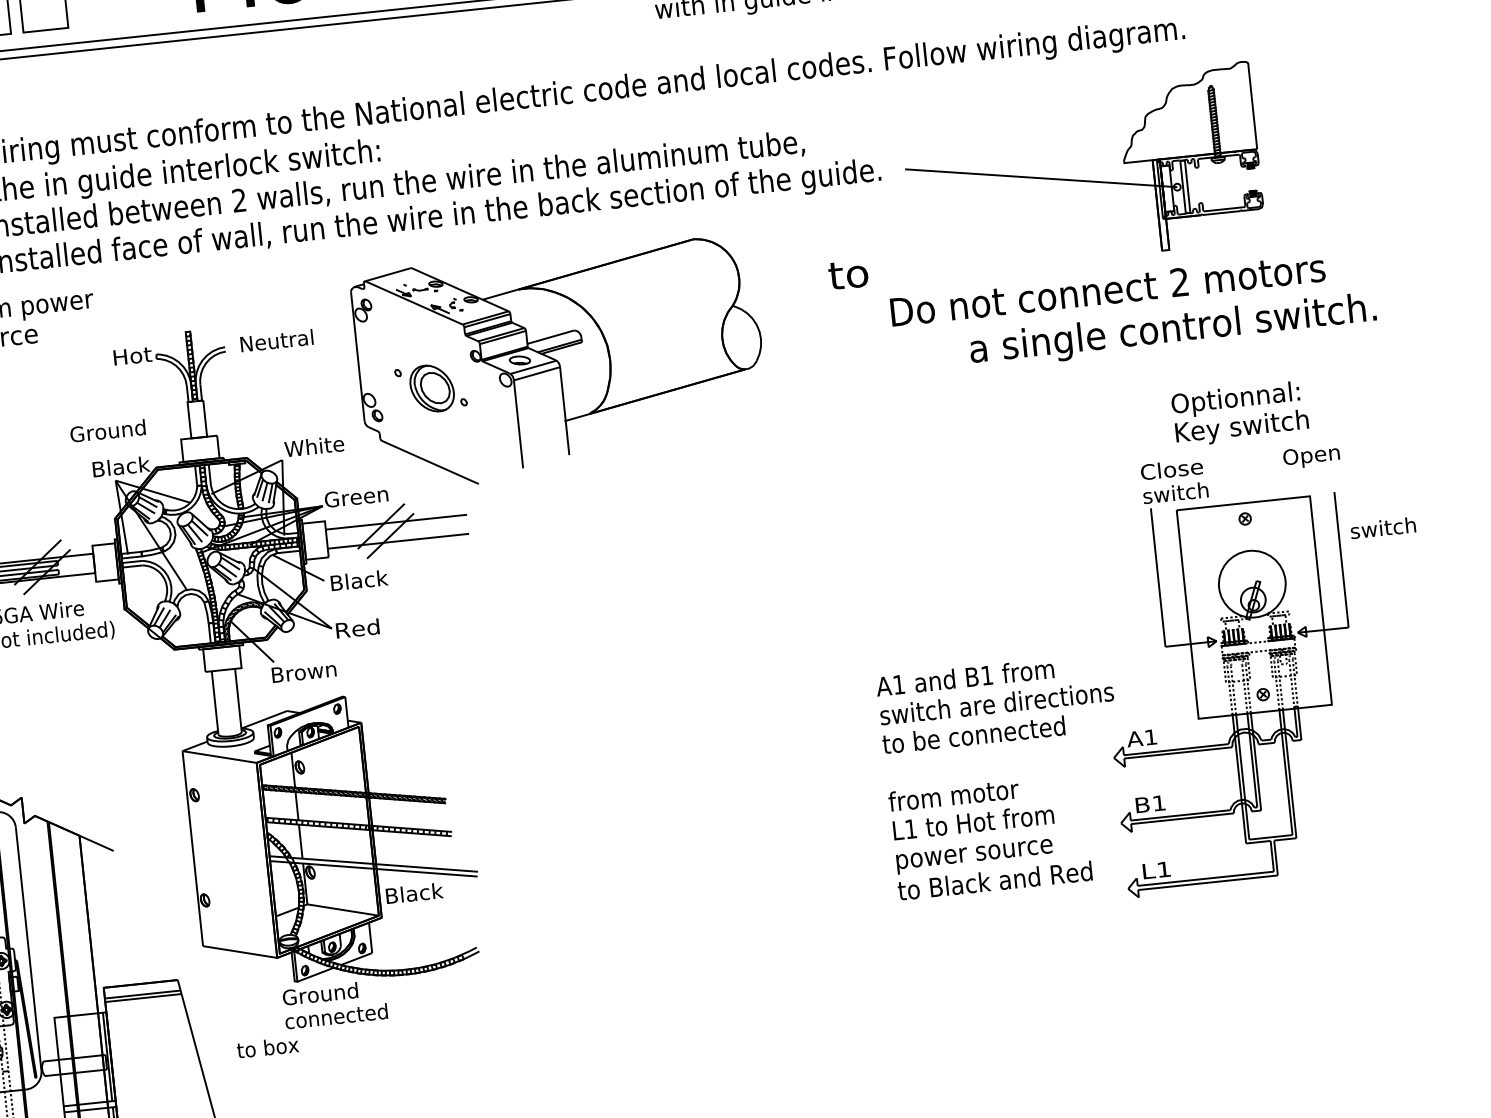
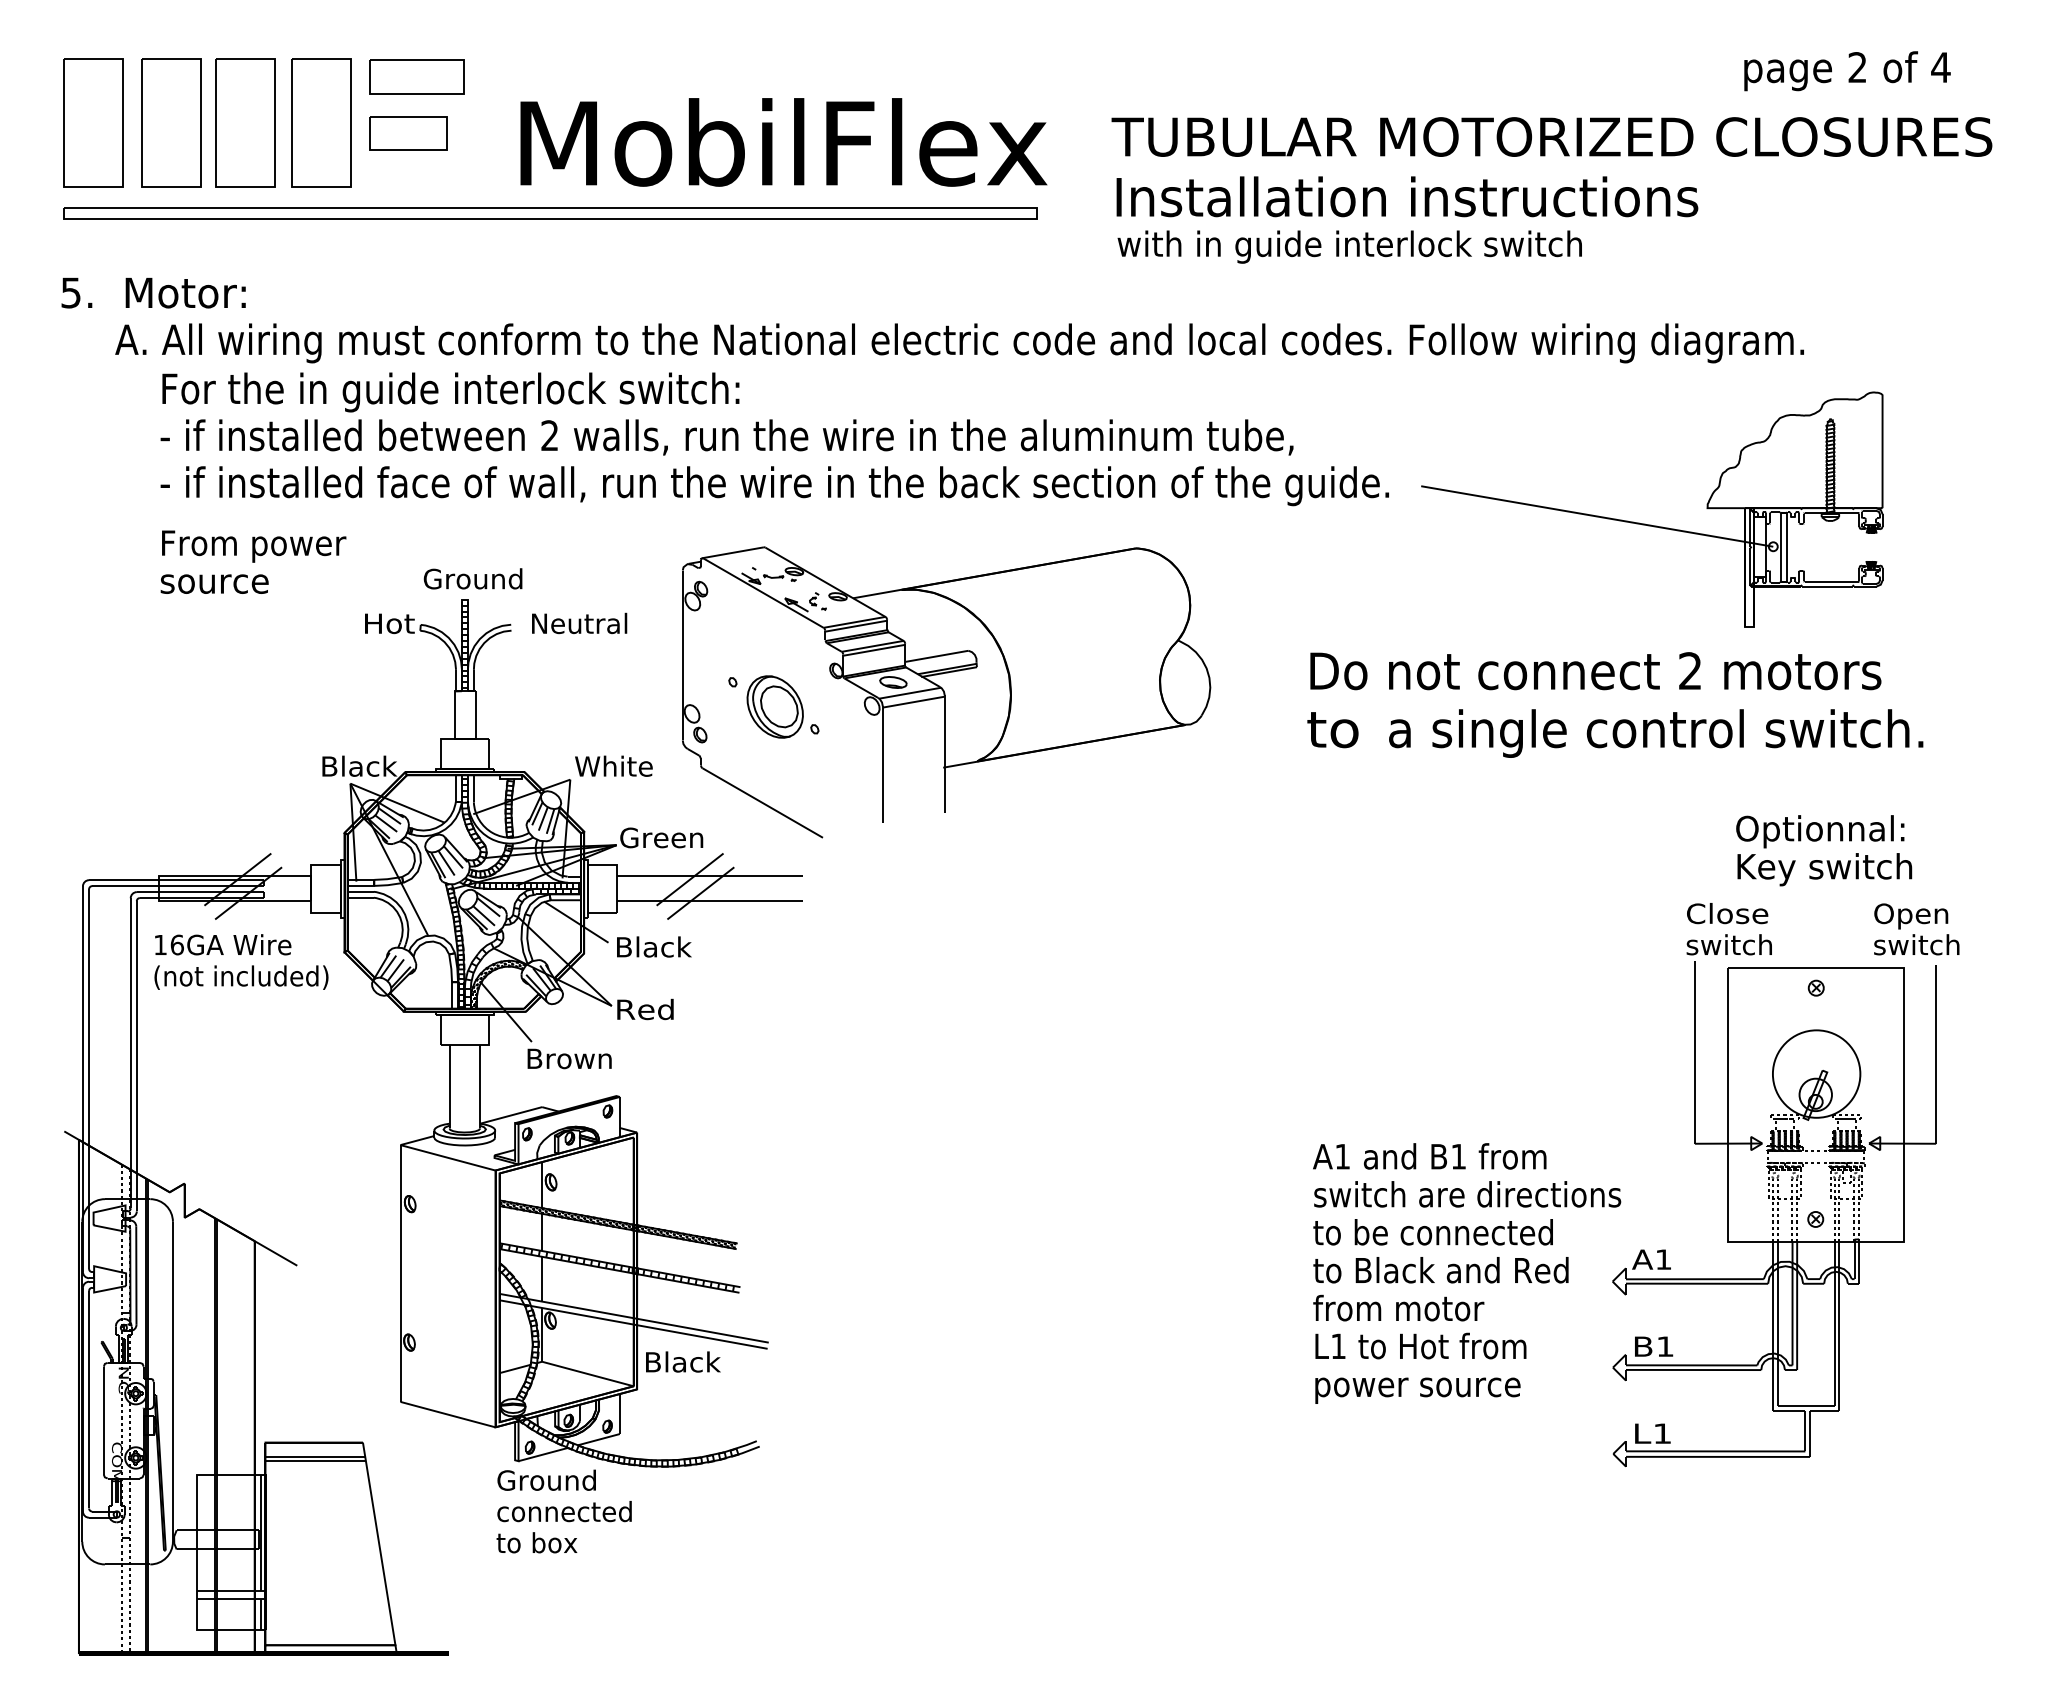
text: (848, 275) -> (1332, 730), moved
text: (1107, 290) -> (1595, 671), moved
text: (1173, 330) -> (1656, 733), moved
text: (107, 430) -> (472, 578), moved
text: (1382, 527) -> (1916, 944), moved
text: (994, 881) -> (1440, 1270), moved
text: (267, 1047) -> (536, 1542), moved

